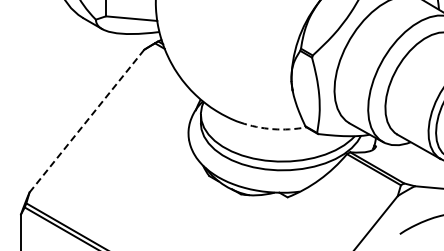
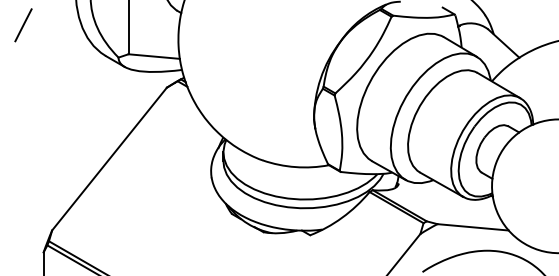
line: (86, 121) -> (109, 159), dashed -> solid
arc: (272, 129) -> (295, 167), dashed -> solid

